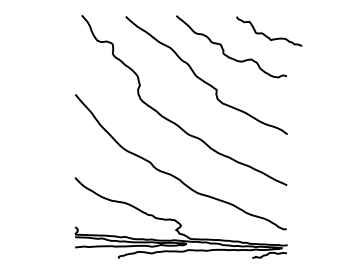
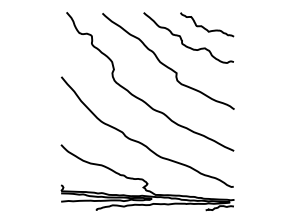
curve: (265, 34) -> (204, 27), moved

